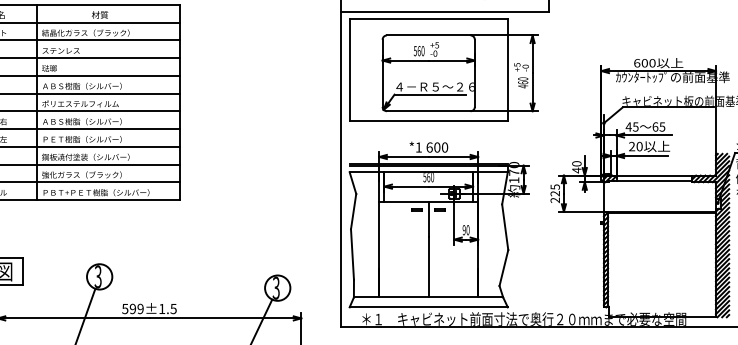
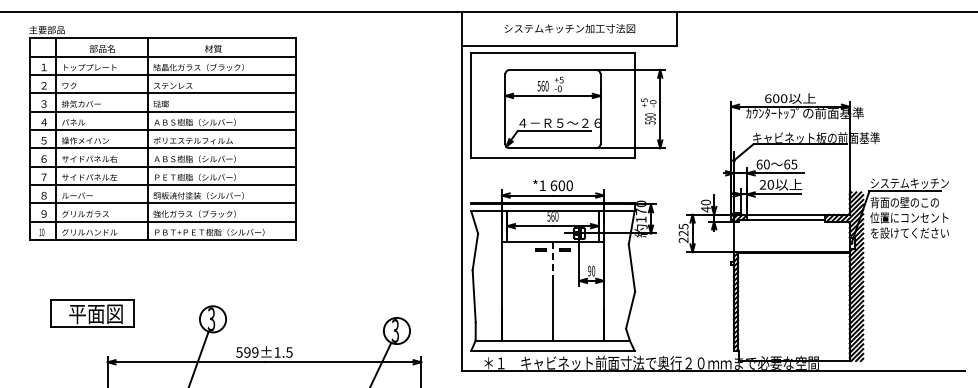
text: (523, 84) -> (650, 120), 460 -> 590
text: (631, 126) -> (762, 164), 45 -> 60
line: (428, 219) -> (552, 260), solid -> dashed

